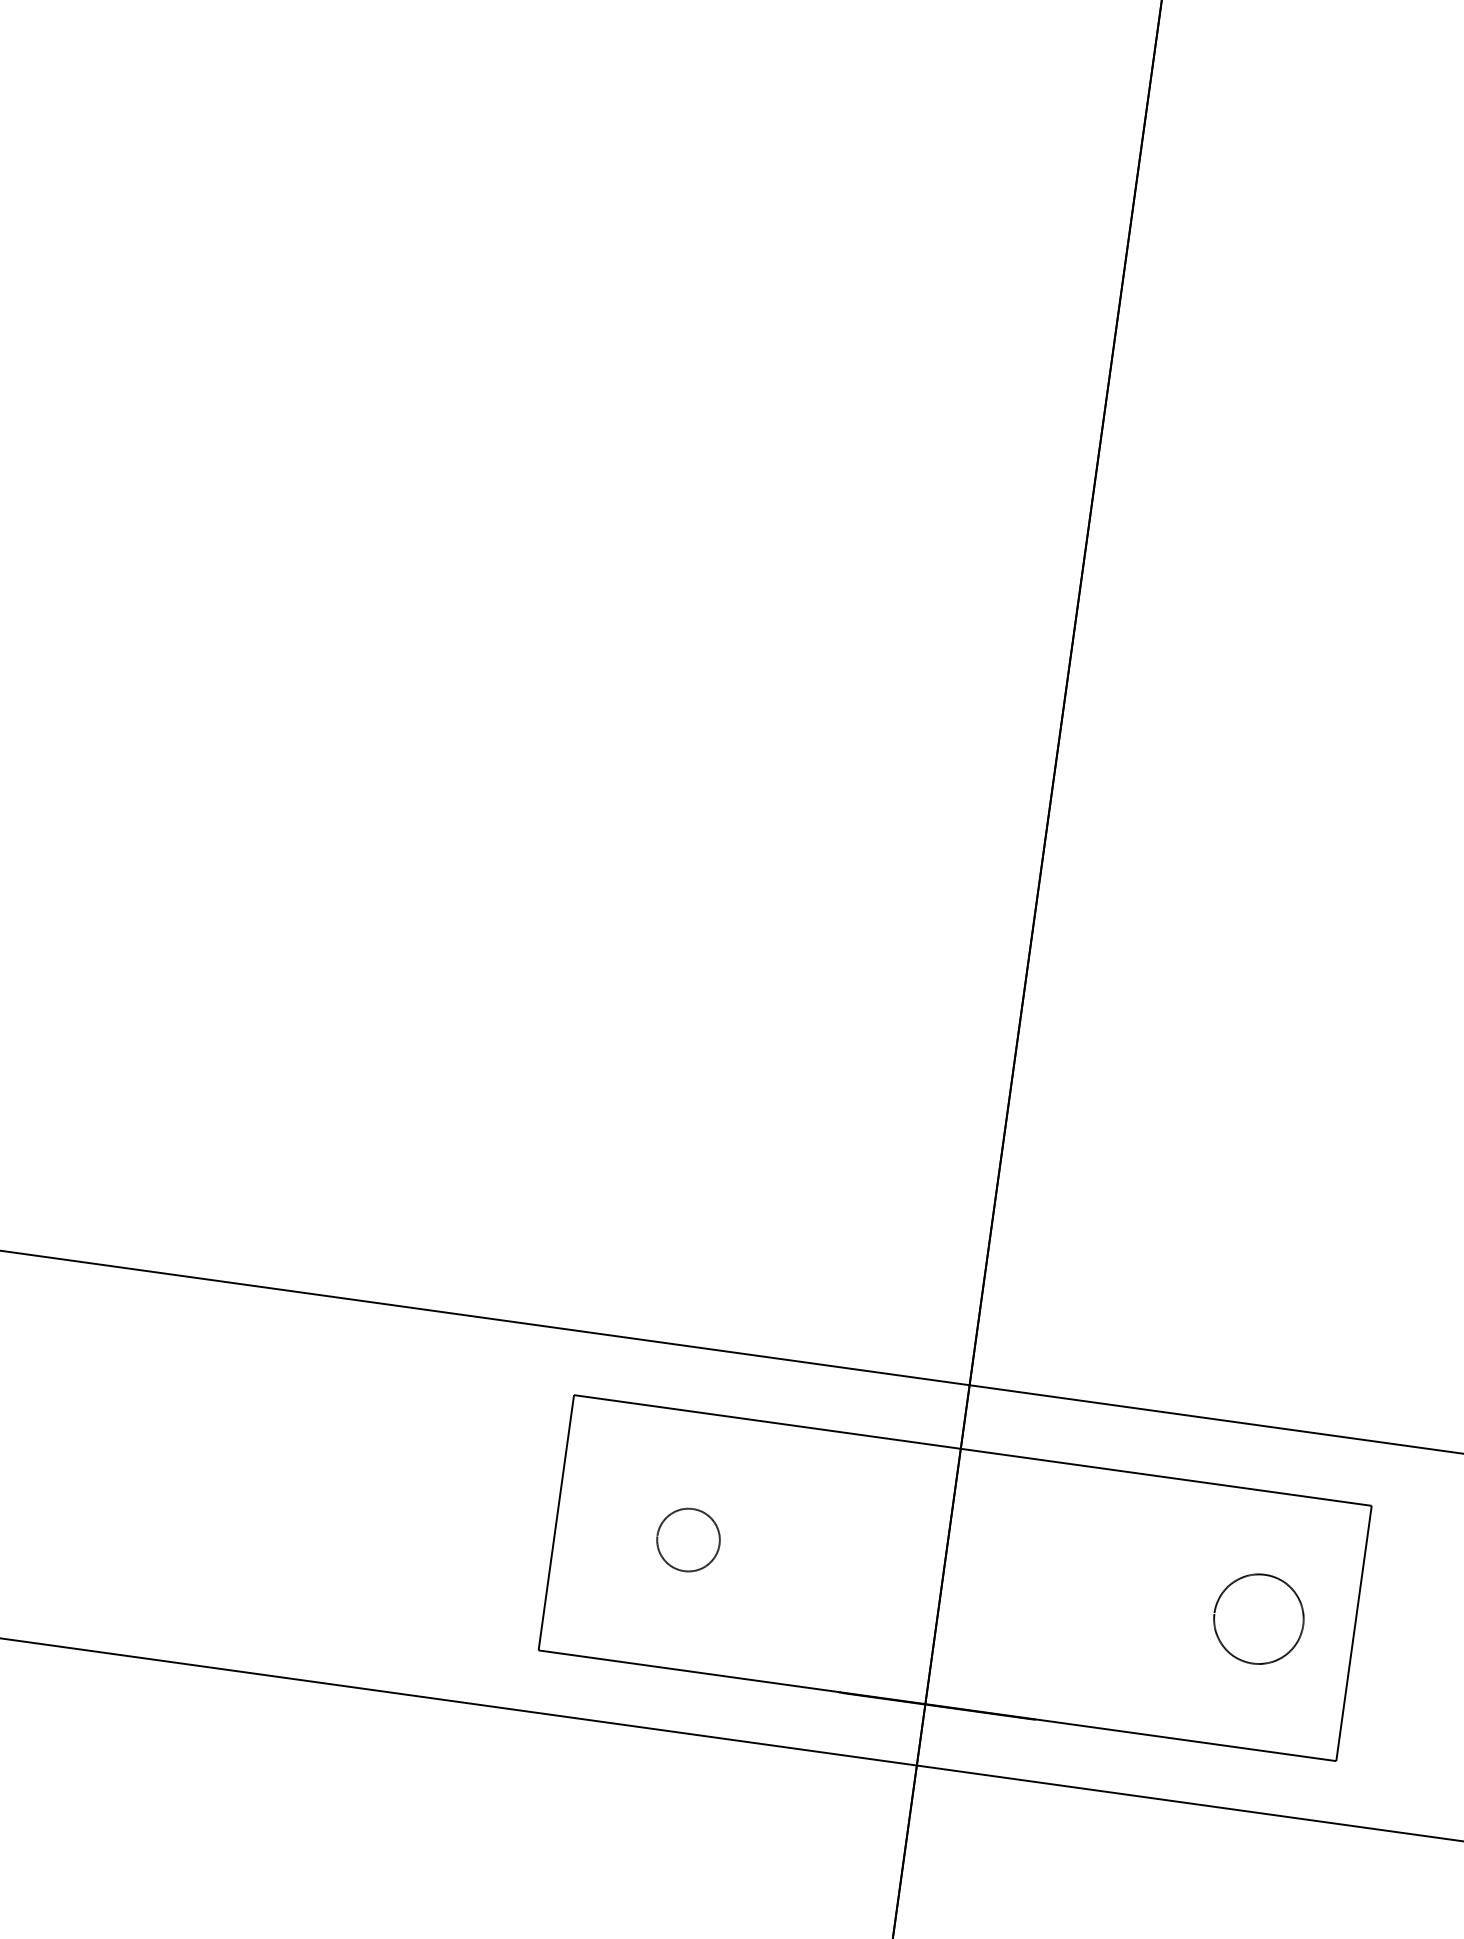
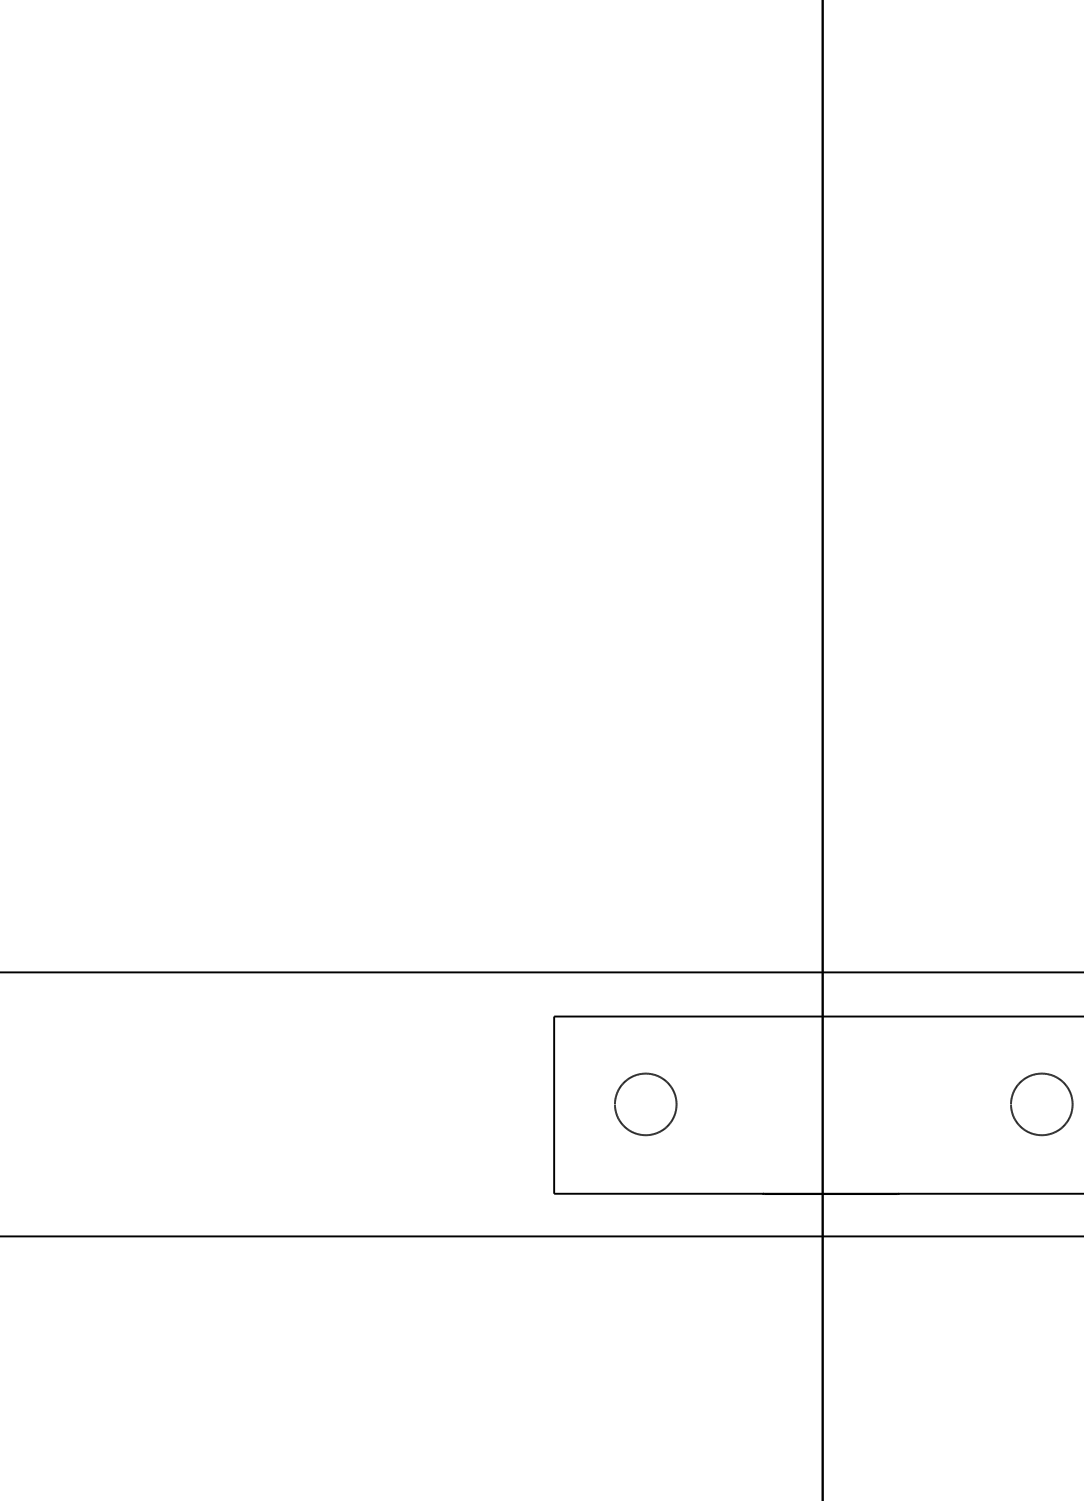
part: (688, 1540) -> (645, 1104), size x1.43

